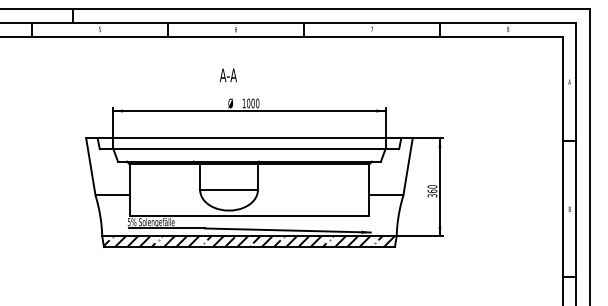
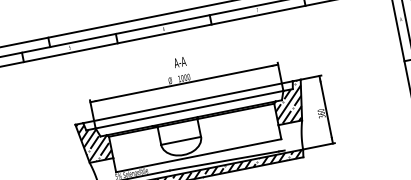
text: (227, 75) -> (179, 62), moved
hatch: (107, 166) -> (93, 141), added
hatch: (390, 166) -> (289, 102), added

